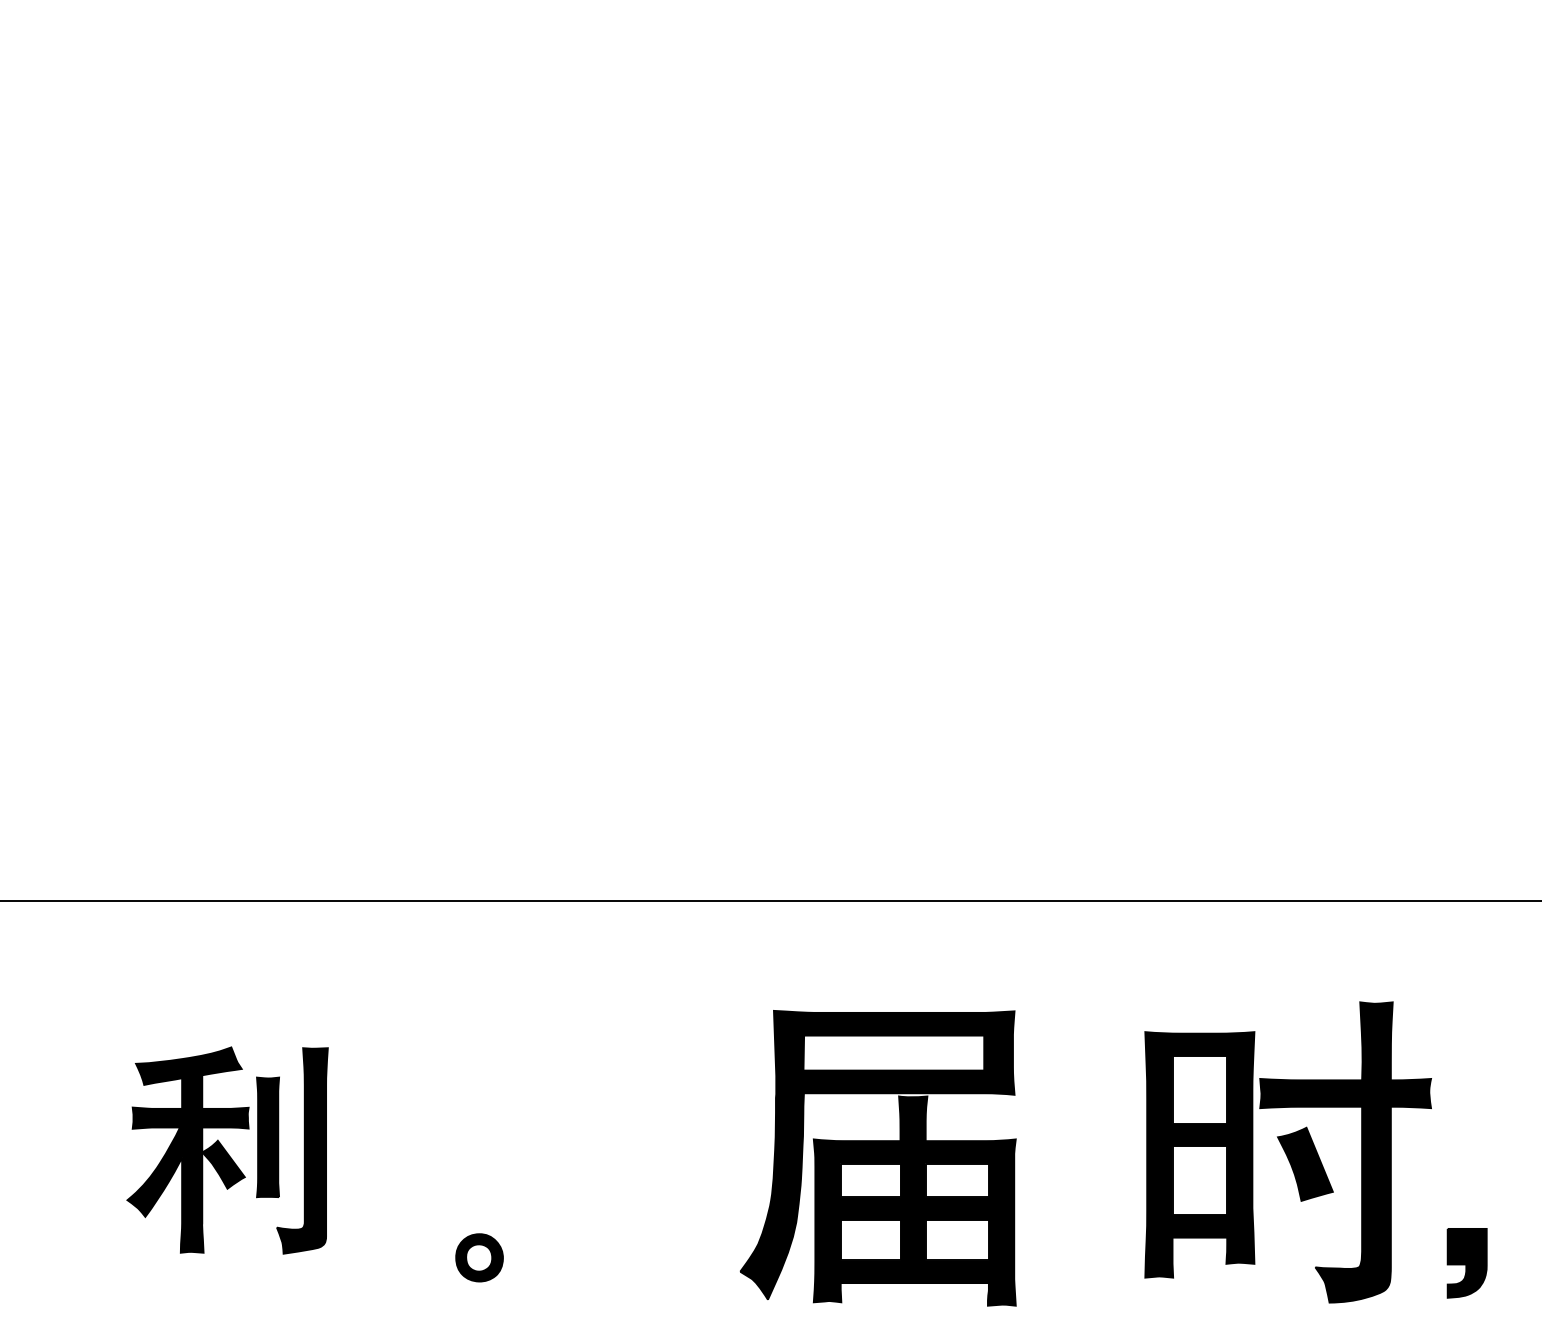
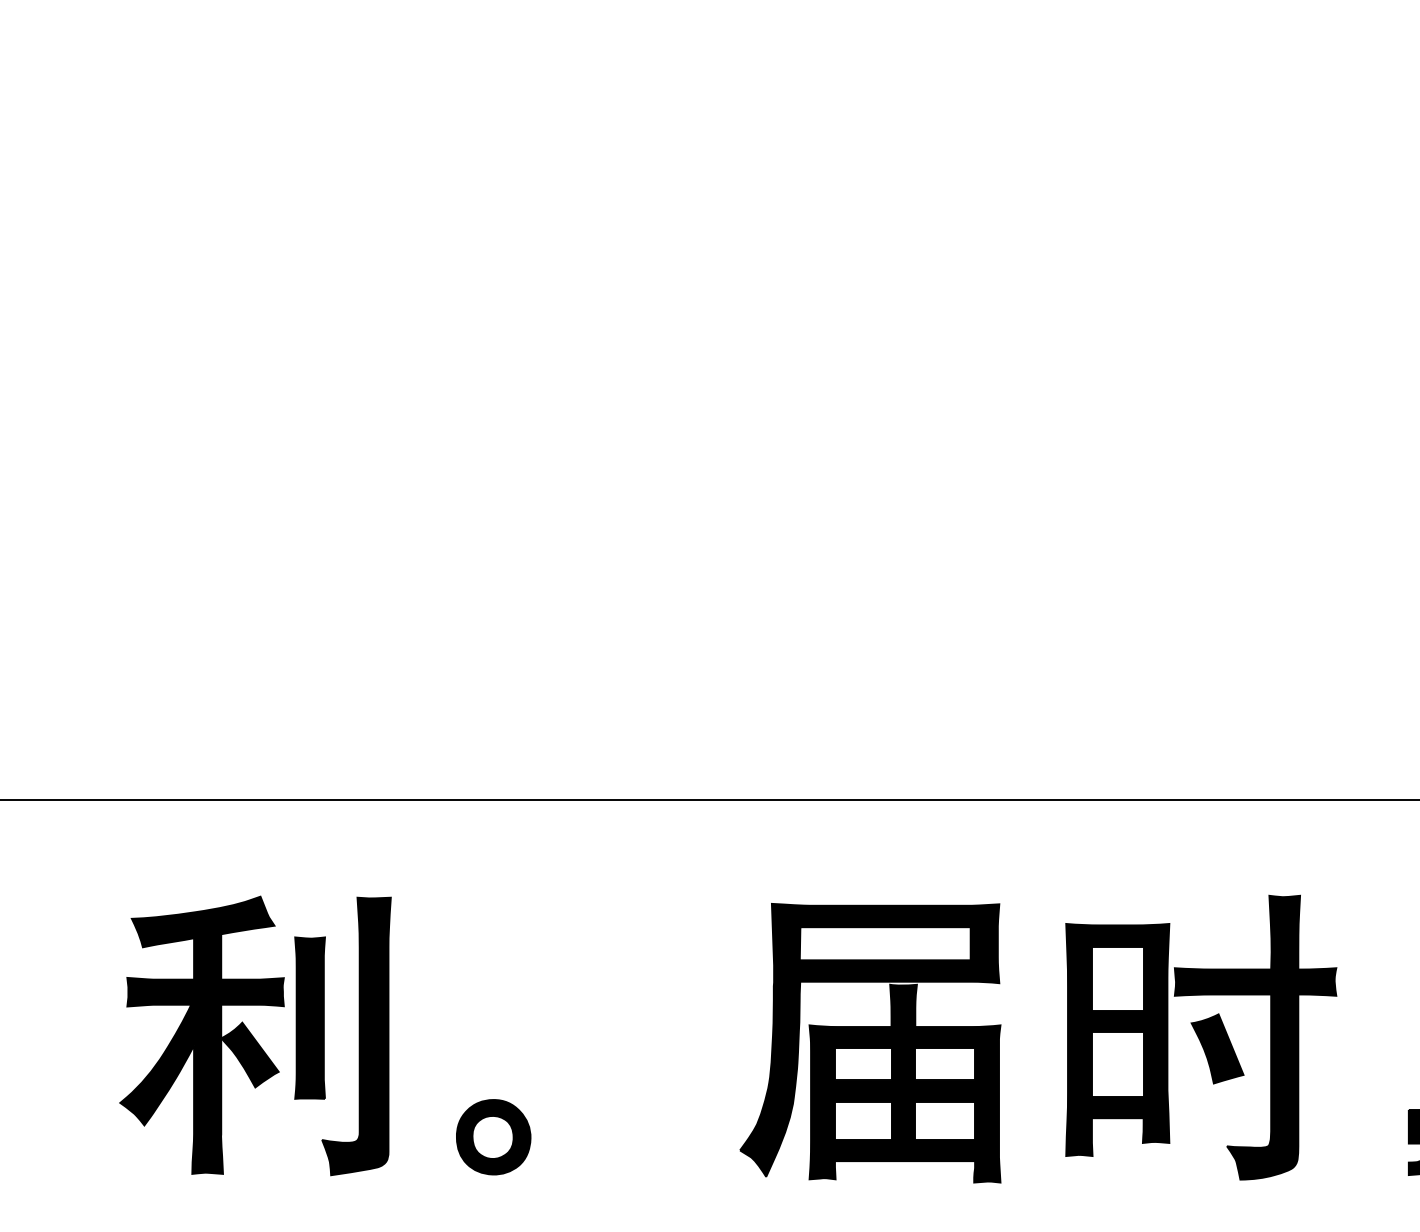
part: (227, 1150) -> (255, 1035), size x1.43
part: (1287, 1152) -> (1200, 1037), moved
part: (479, 1257) -> (493, 1136), size x1.67

